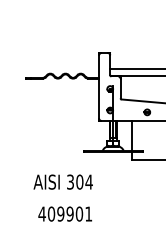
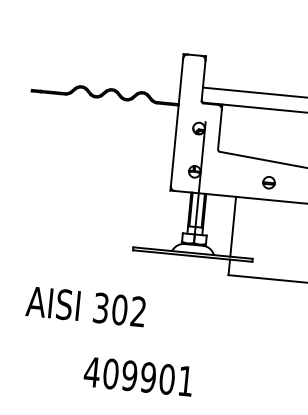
text: (88, 181) -> (137, 310), 304 -> 302
text: (65, 213) -> (139, 375), moved

